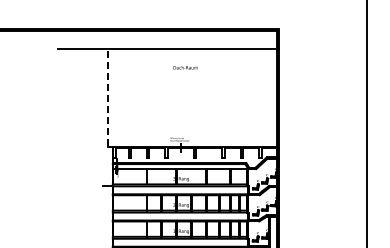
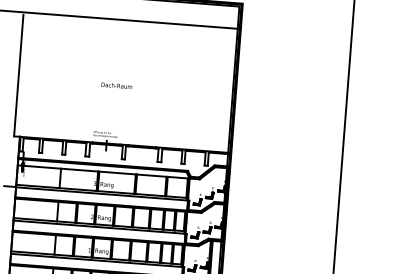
text: (185, 67) -> (116, 85), moved
line: (108, 98) -> (19, 75), dashed -> solid

